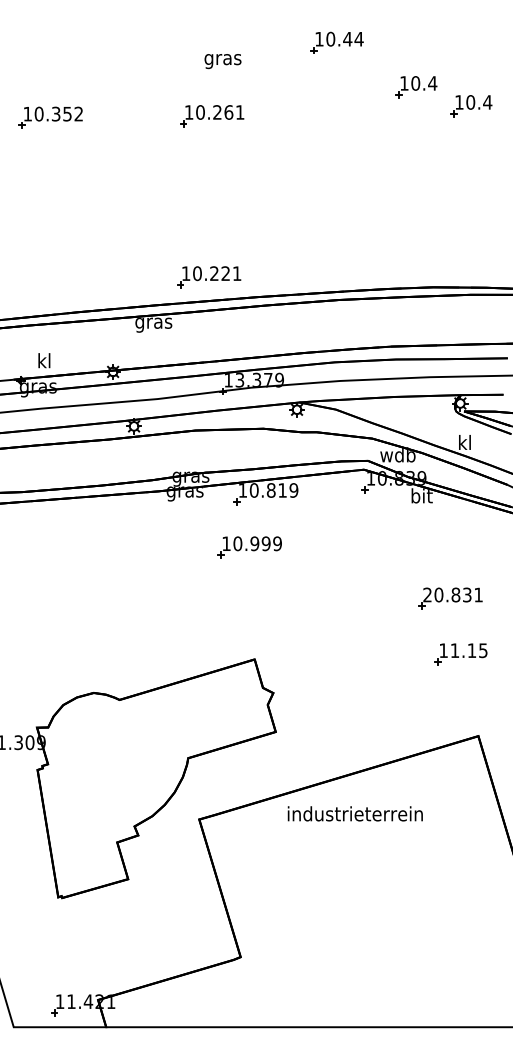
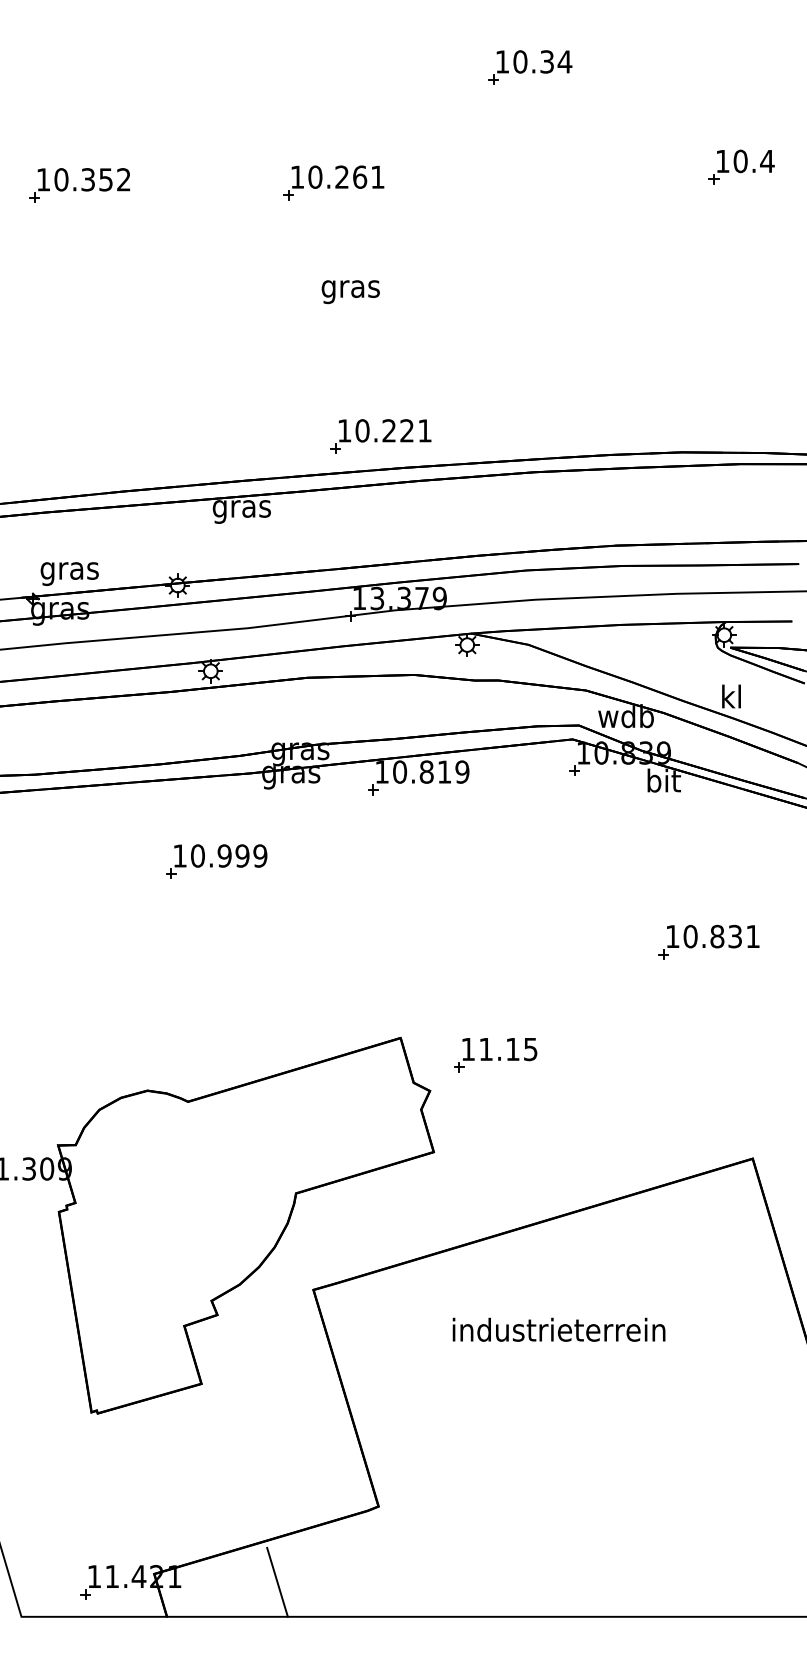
text: (347, 38) -> (546, 60), 10.44 -> 10.34
text: (222, 61) -> (349, 292), moved
part: (416, 87) -> (655, 137), removed
part: (209, 277) -> (381, 436), moved
text: (44, 362) -> (69, 570), kl -> gras
part: (249, 547) -> (216, 861), moved
text: (427, 594) -> (672, 935), 20.831 -> 10.831
part: (460, 654) -> (494, 1055), moved
text: (354, 813) -> (557, 1329), moved
line: (176, 1005) -> (277, 1582), added

